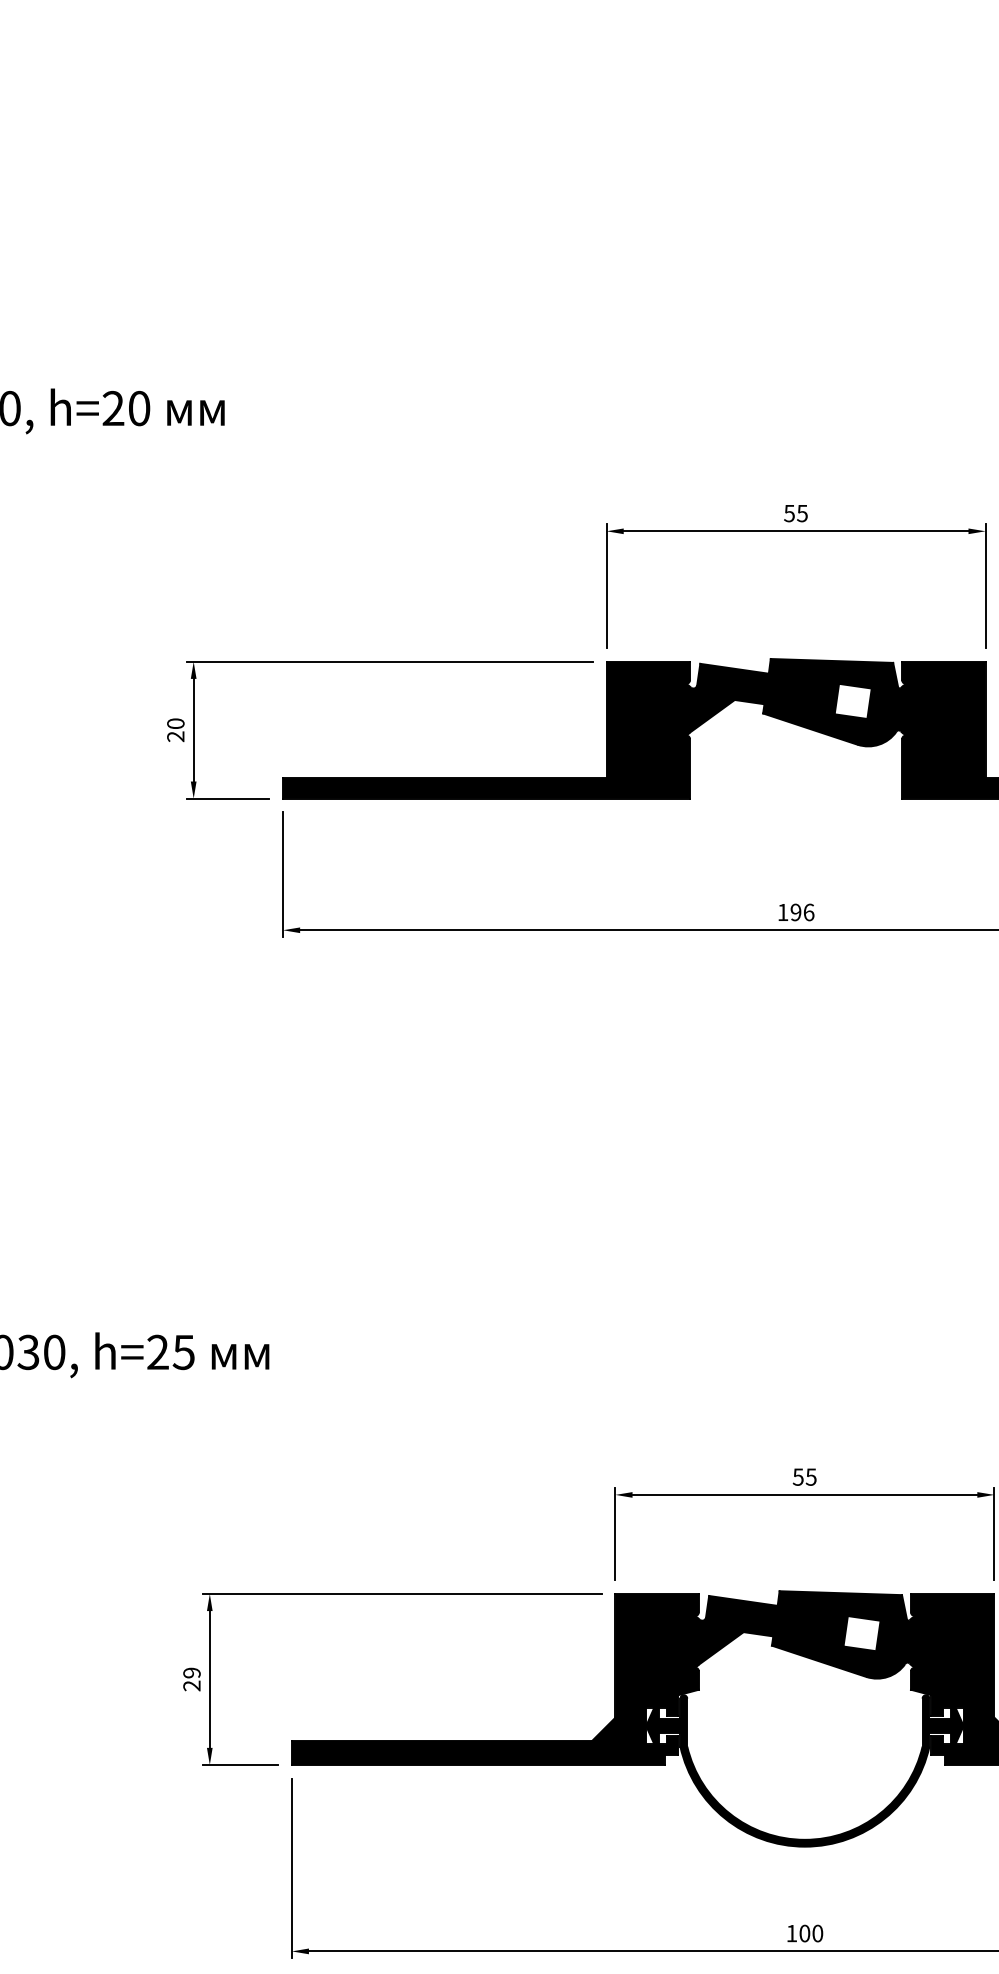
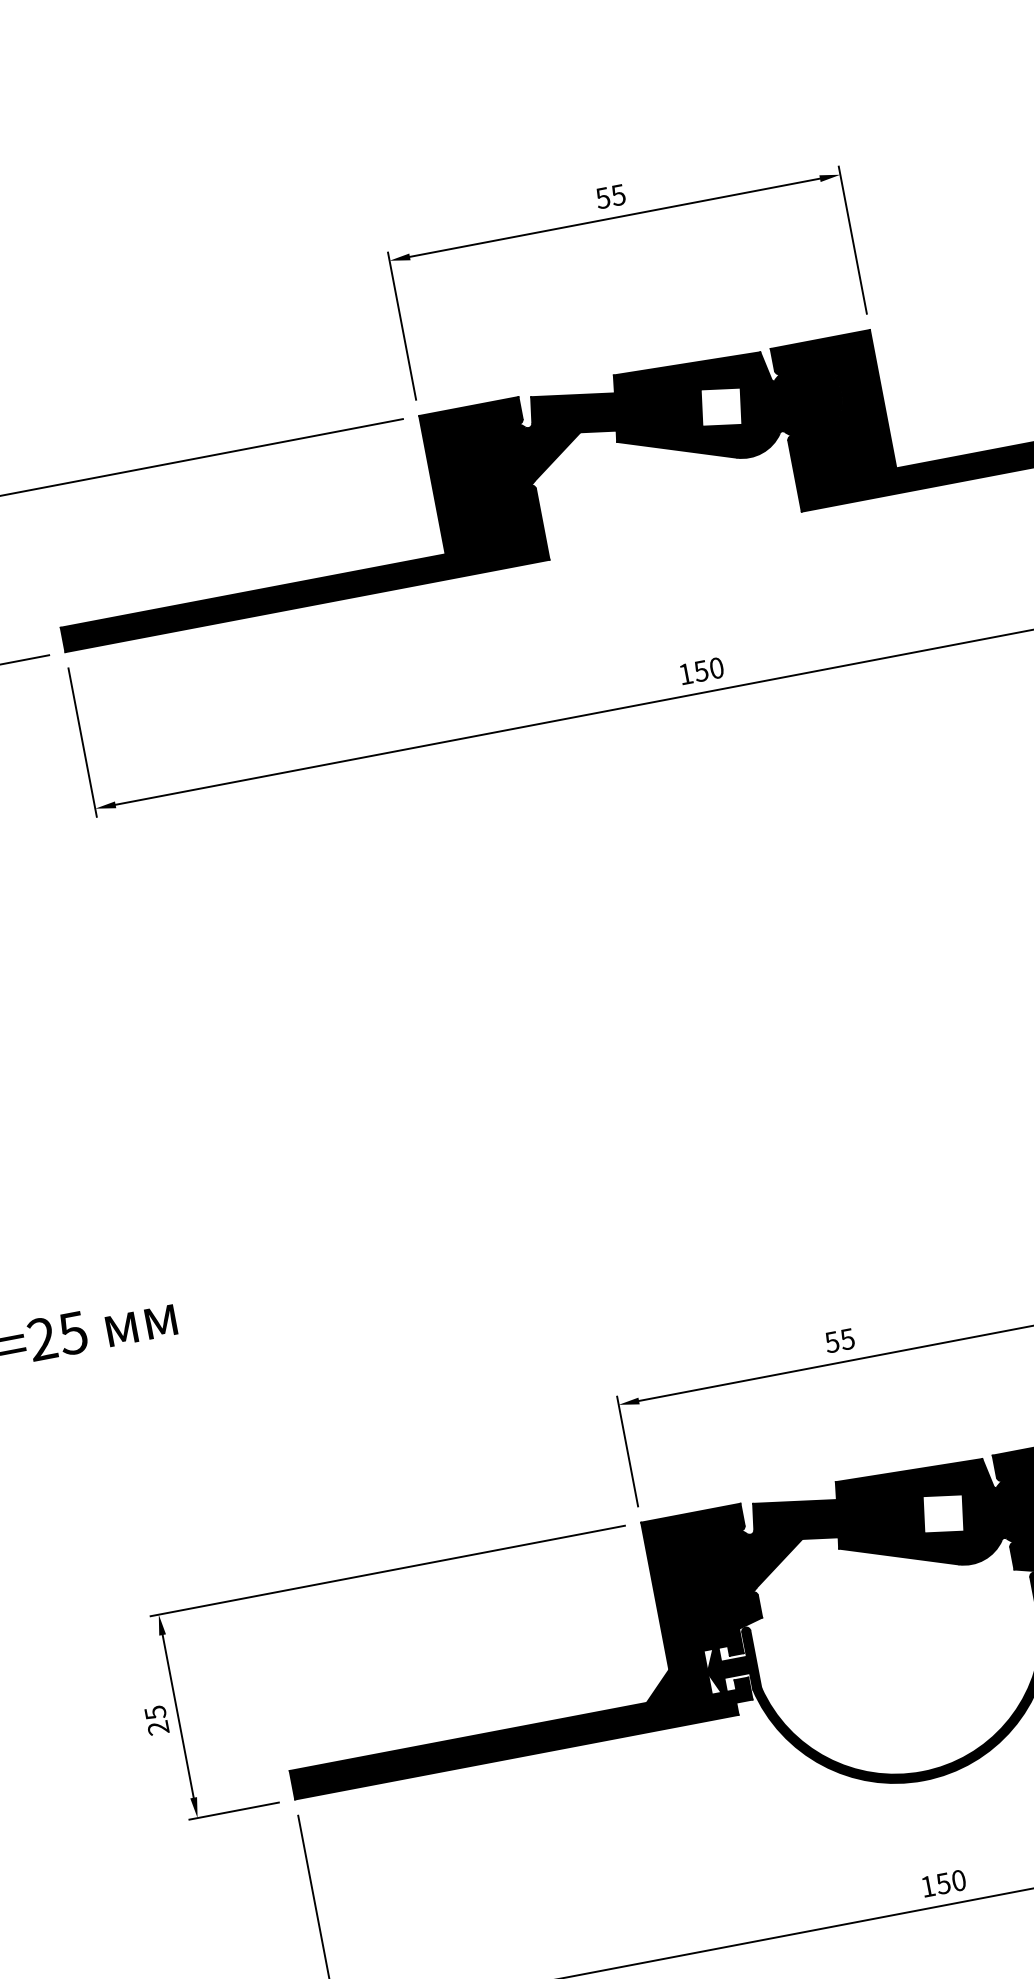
text: (802, 912) -> (709, 669), 196 -> 150
text: (191, 1672) -> (154, 1712), 29 -> 25
text: (804, 1933) -> (943, 1883), 100 -> 150

